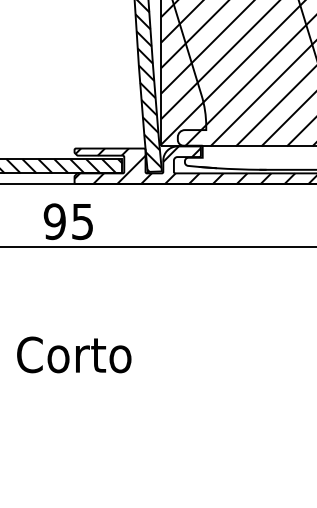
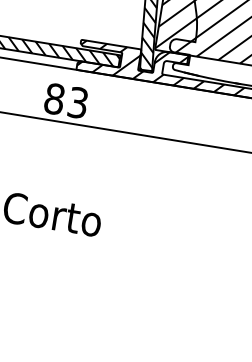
text: (68, 221) -> (66, 100), 95 -> 83

